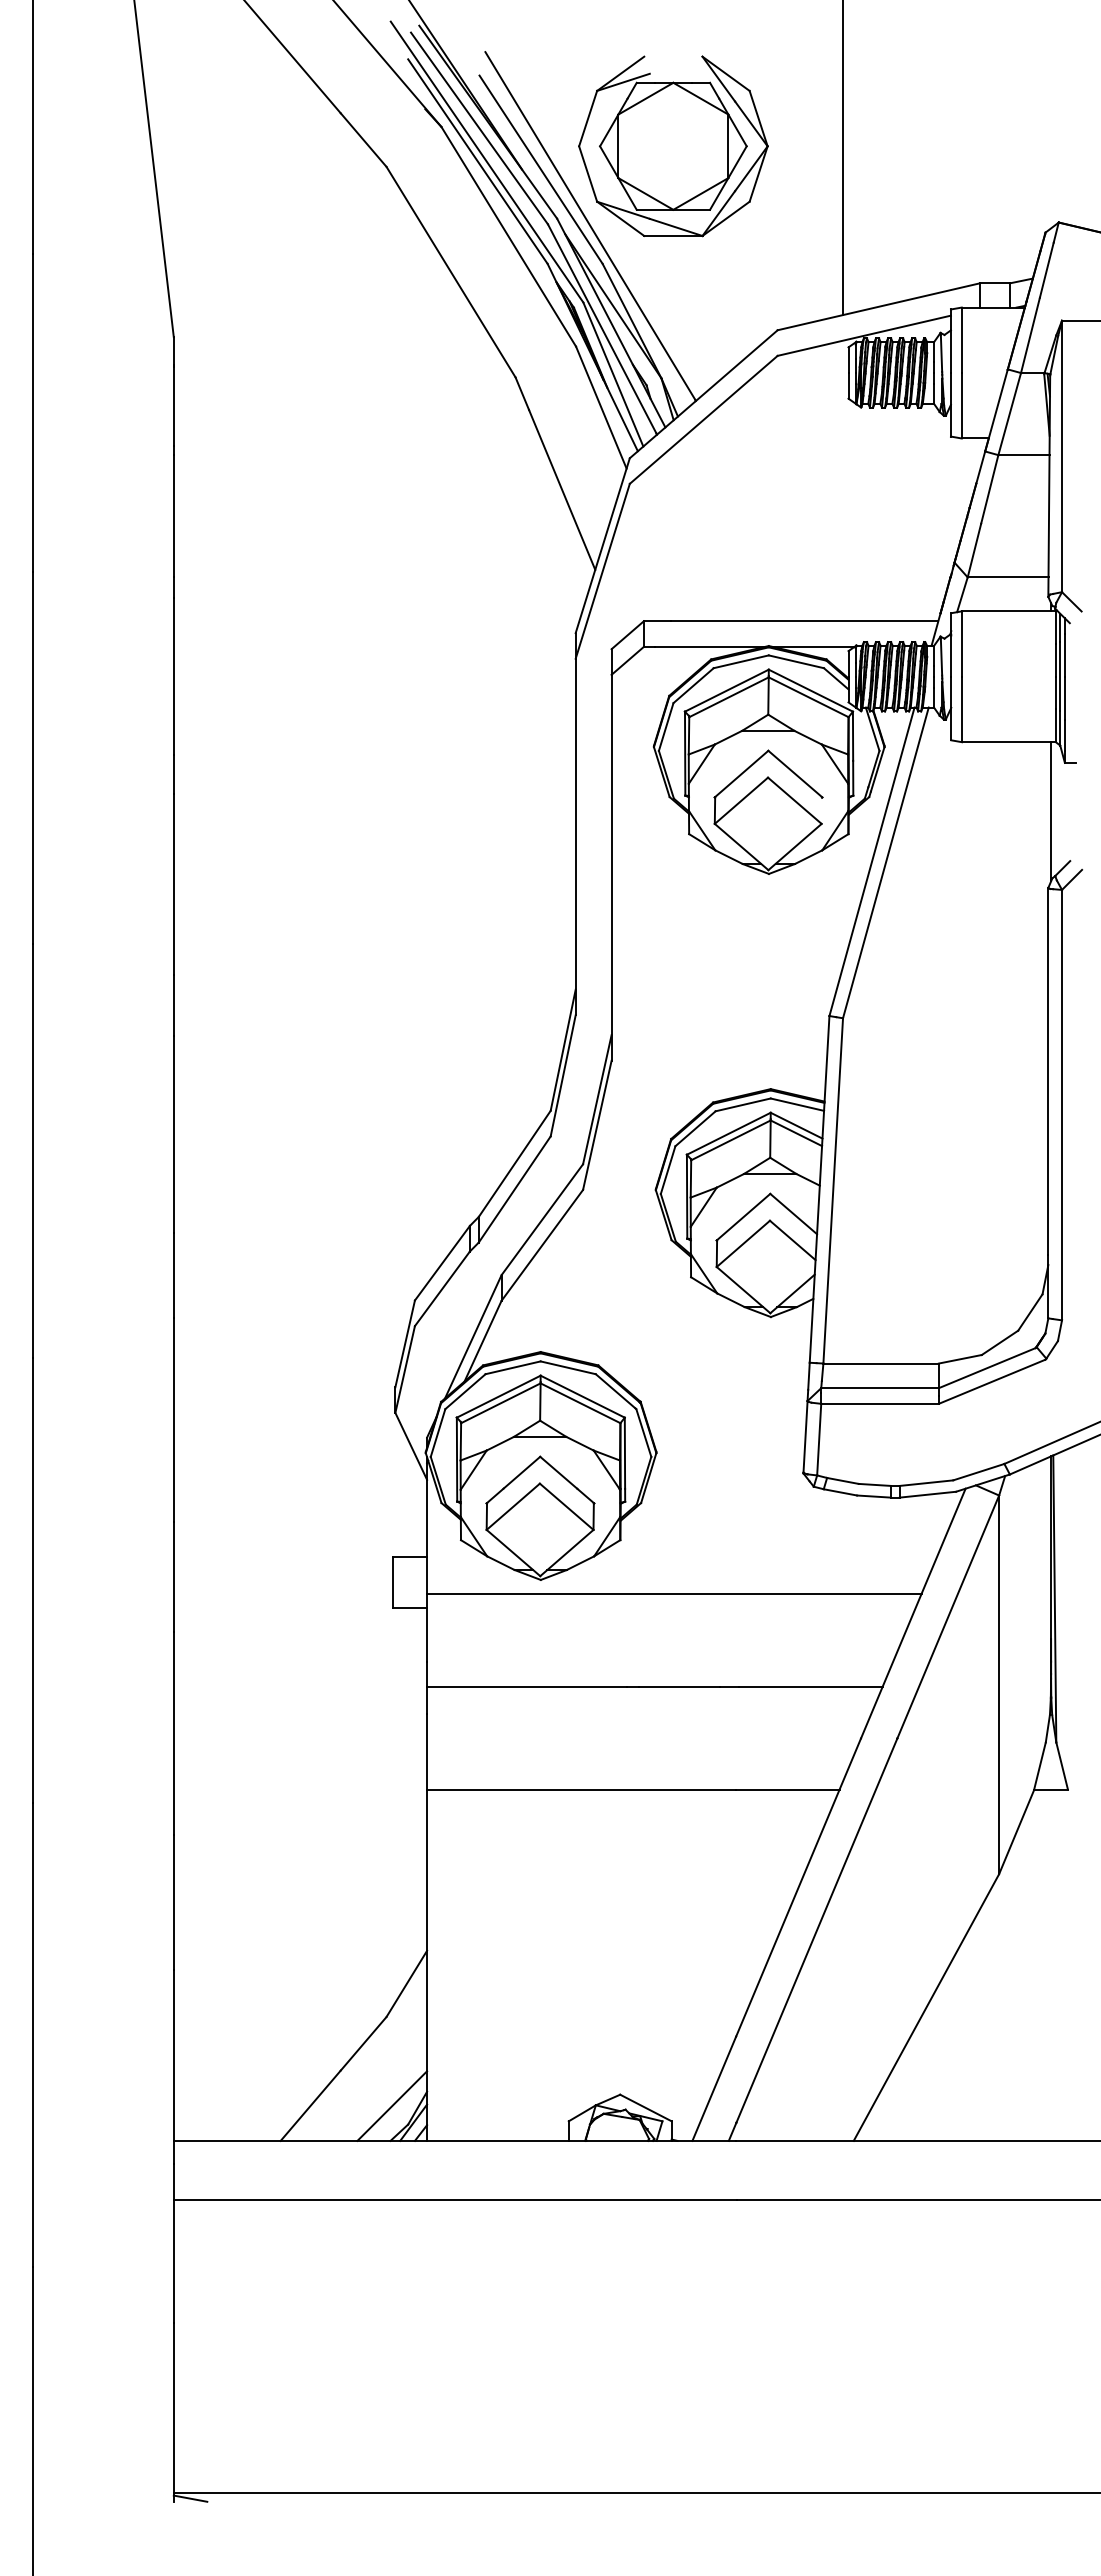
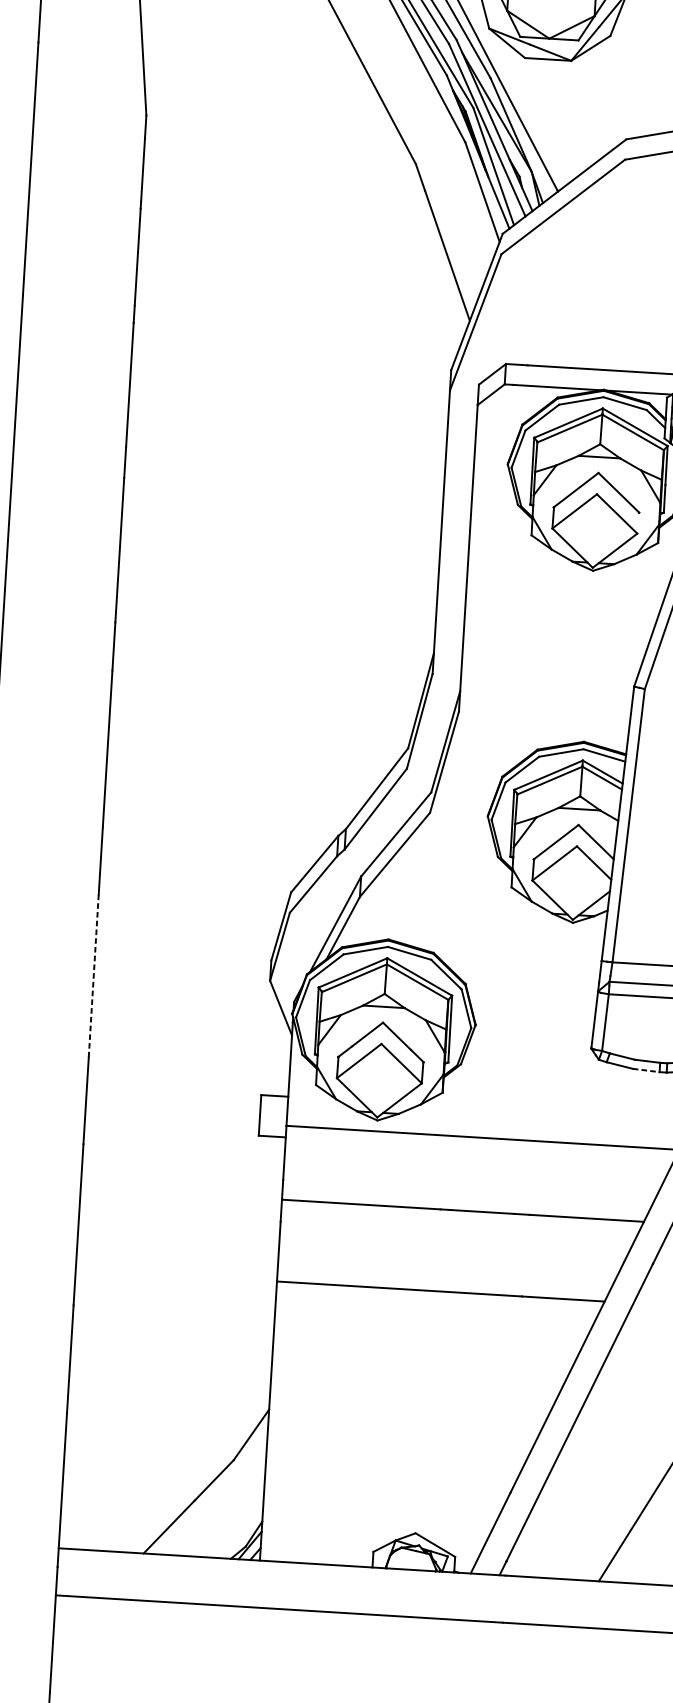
line: (173, 1420) -> (93, 976), solid -> dashed
line: (873, 1496) -> (645, 1070), solid -> dashed
line: (392, 2105) -> (234, 1530), removed

